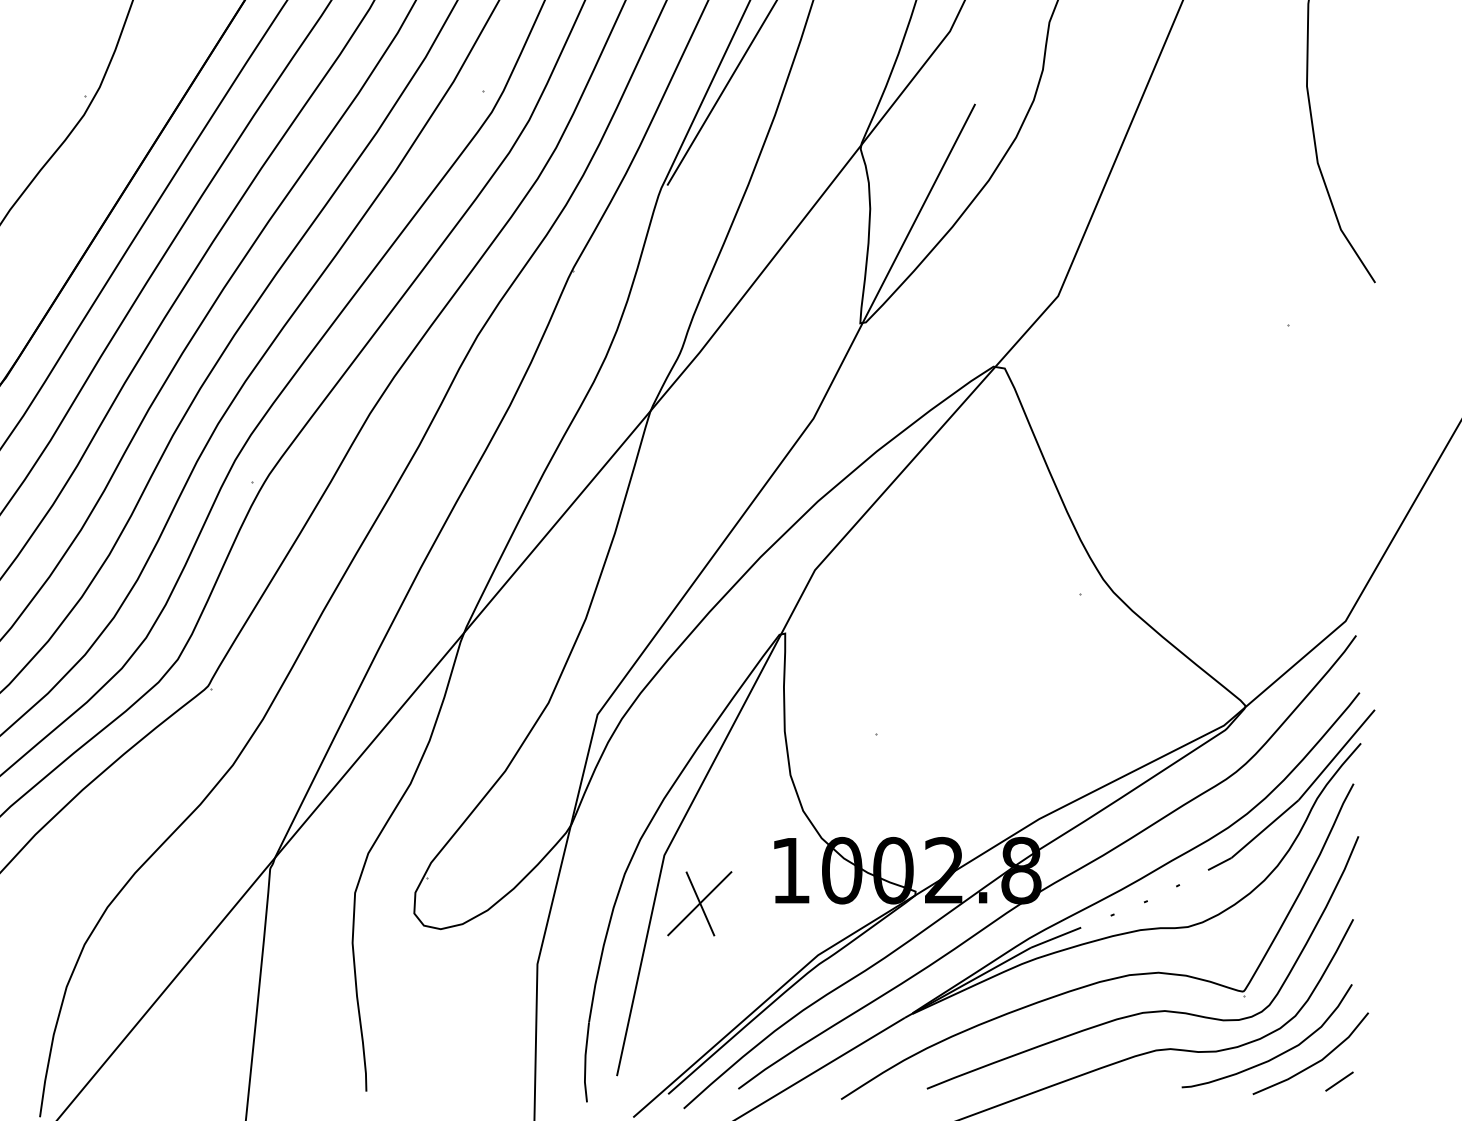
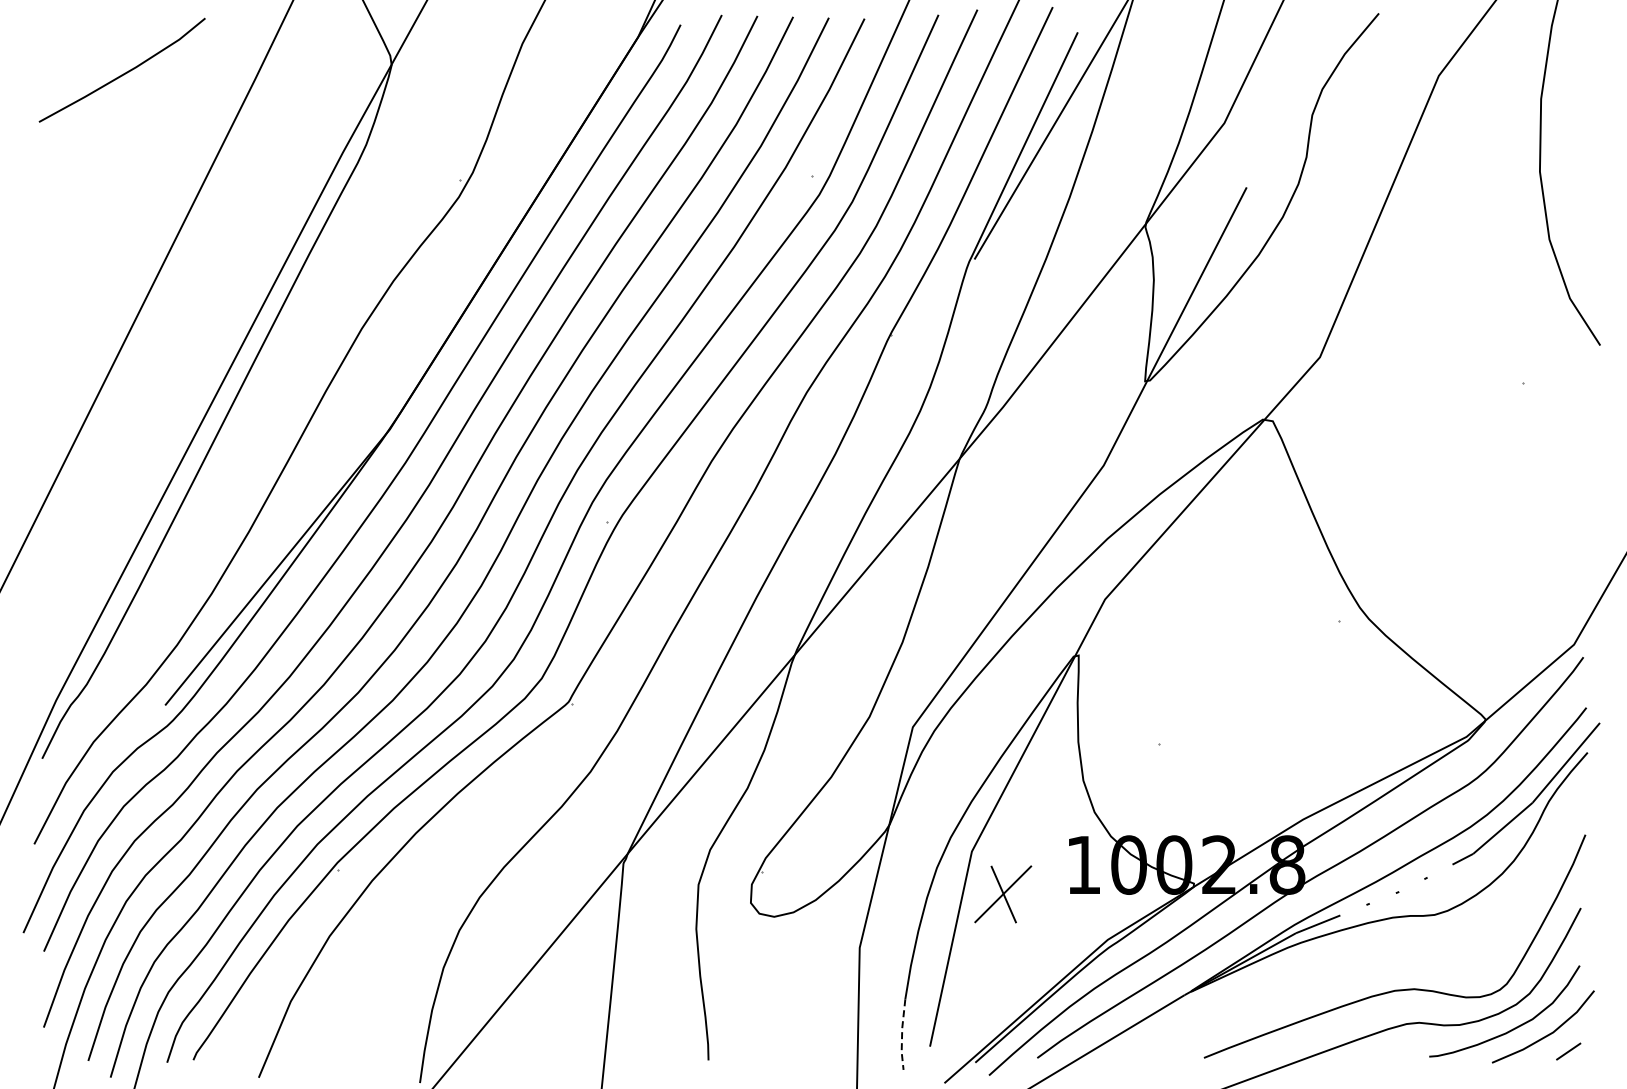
part: (1108, 978) -> (1364, 960), removed
line: (585, 1063) -> (902, 1035), solid -> dashed

